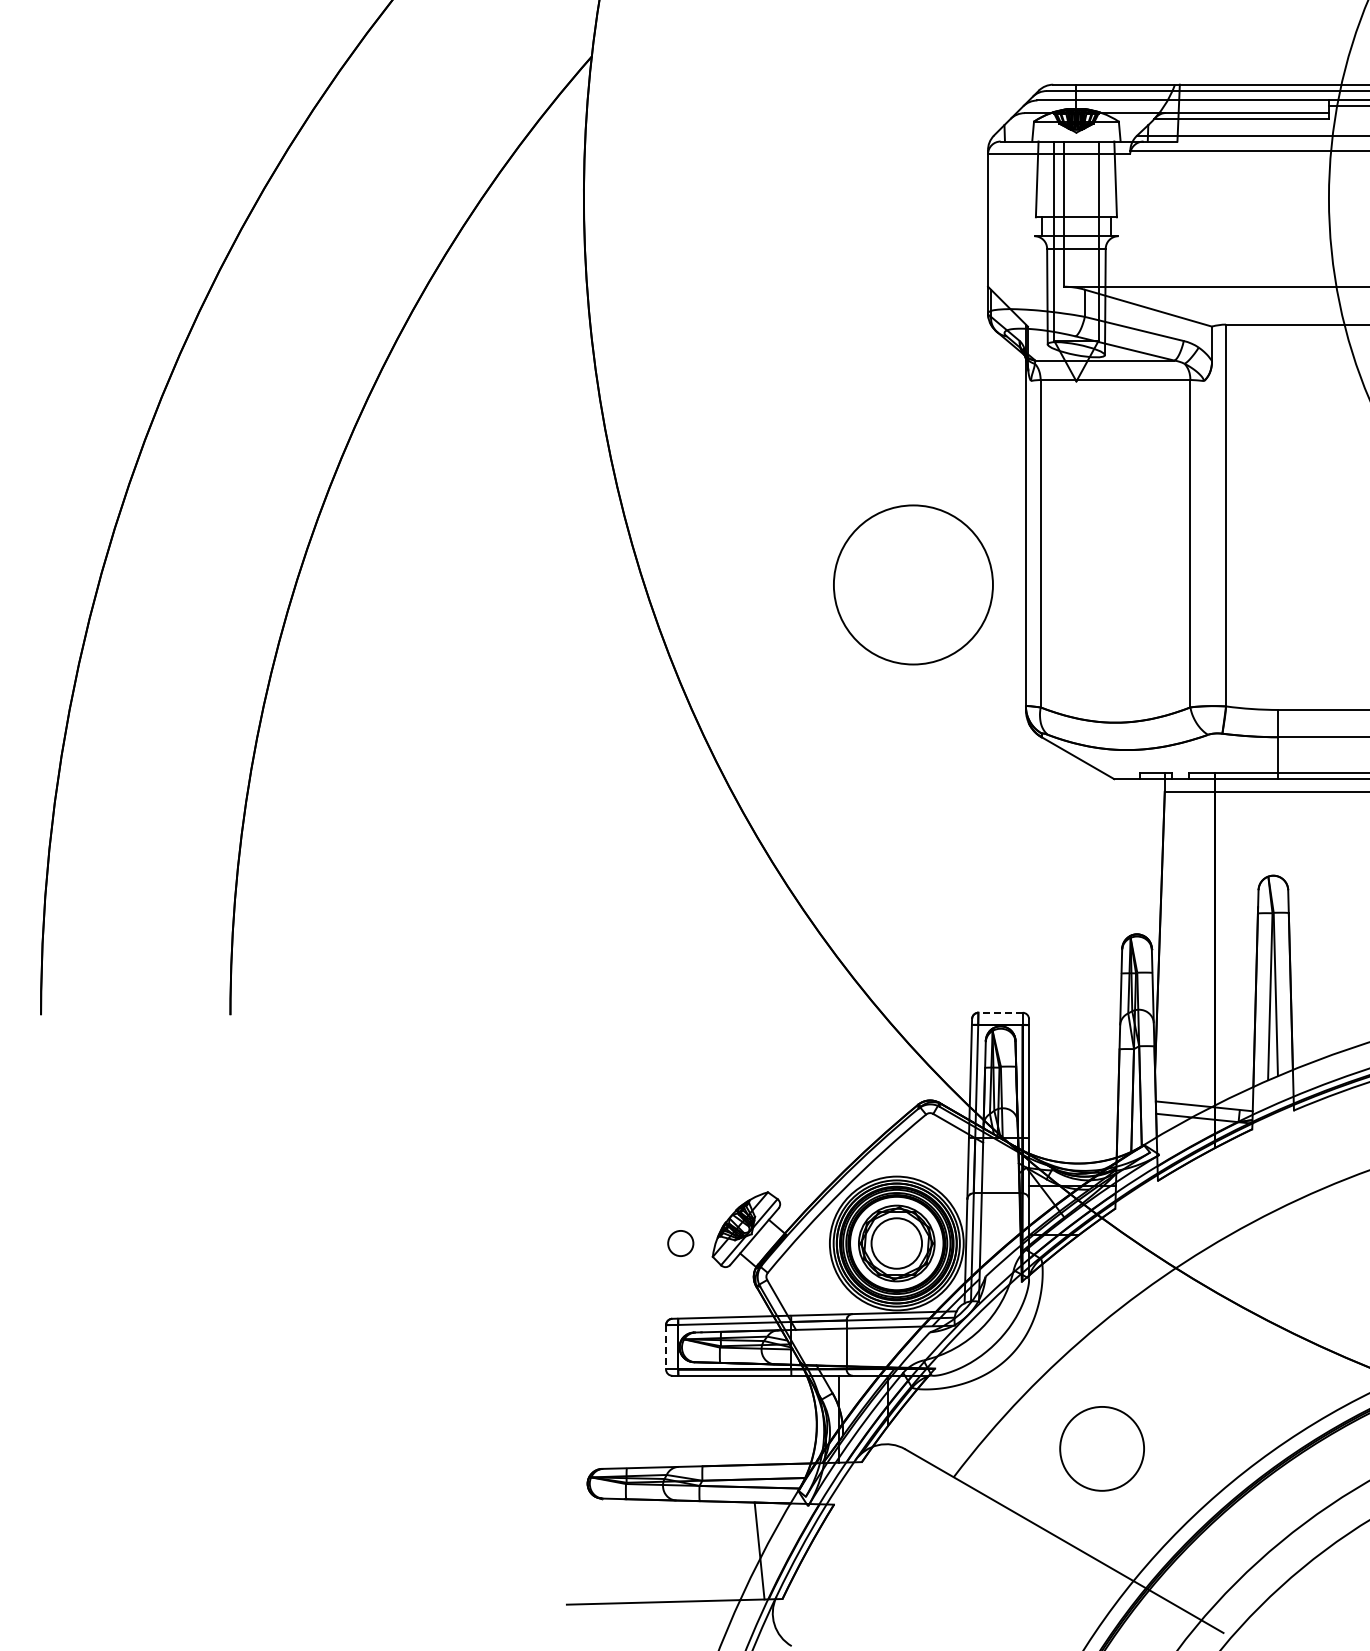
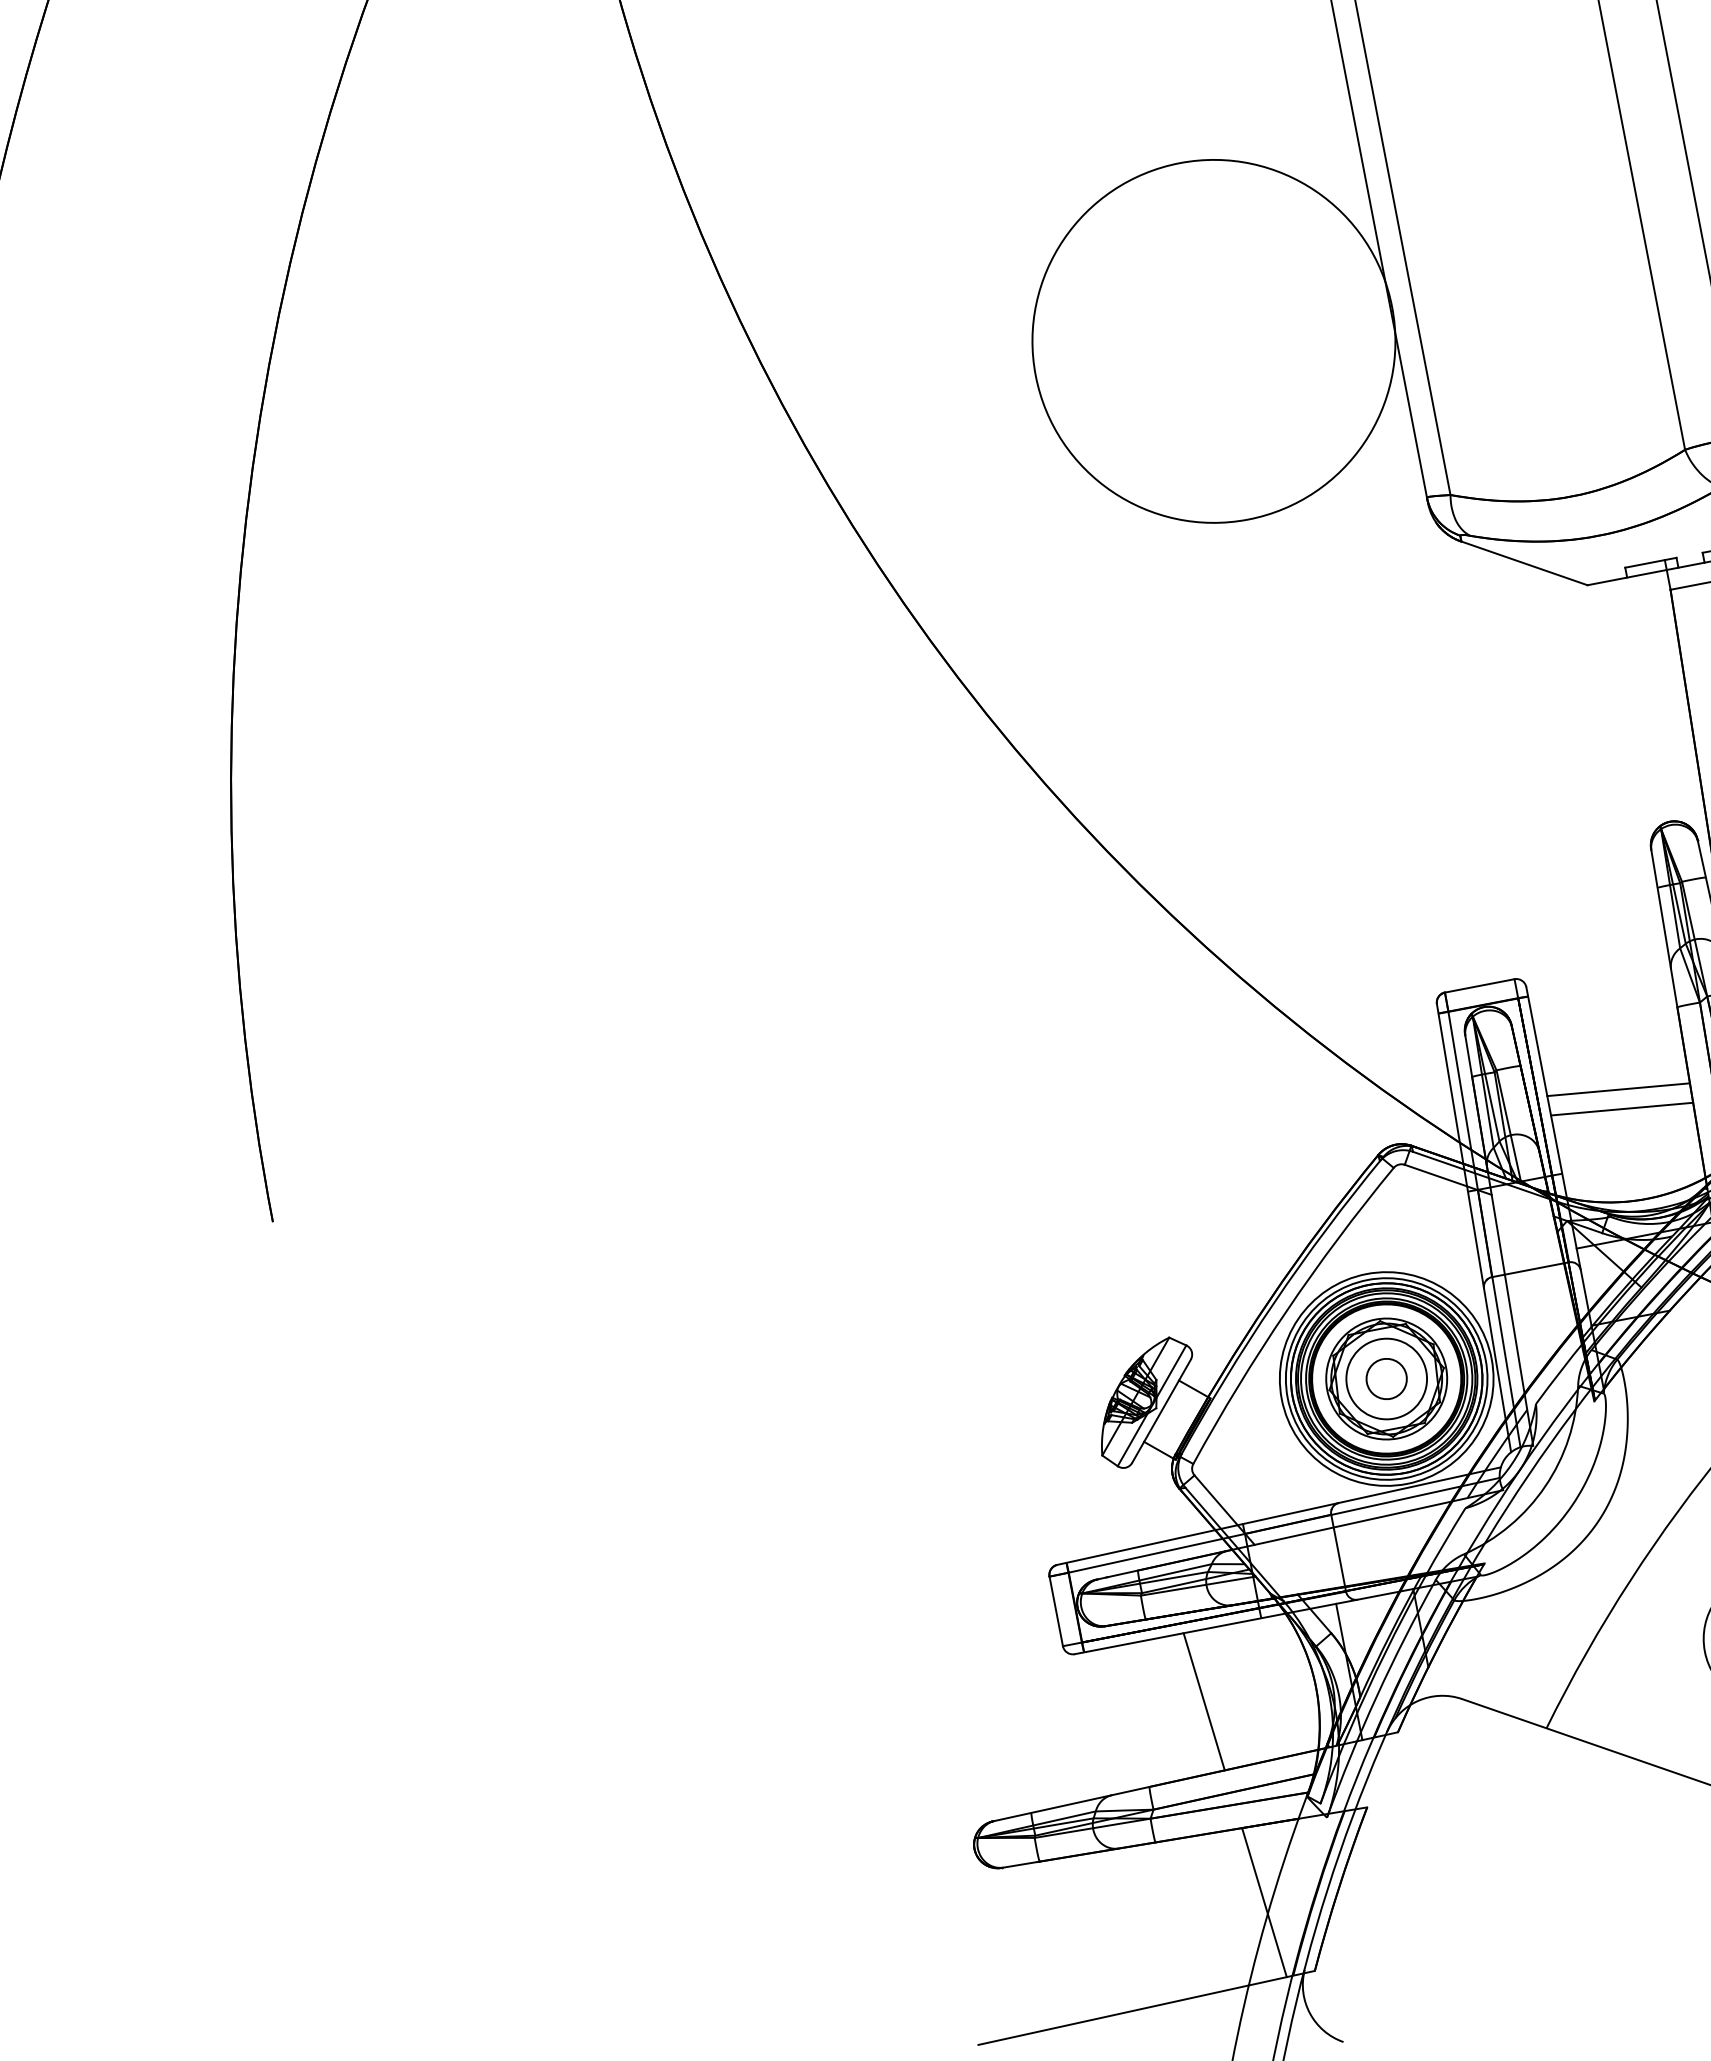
circle: (913, 584) -> (1213, 340), size x1.43
line: (1000, 1012) -> (1479, 985), dashed -> solid
line: (1073, 1092) -> (1618, 1088), added
line: (1073, 1104) -> (1621, 1107), added
circle: (680, 1243) -> (1386, 1379), moved
line: (666, 1347) -> (1057, 1611), dashed -> solid
line: (745, 1420) -> (1202, 1702), added

